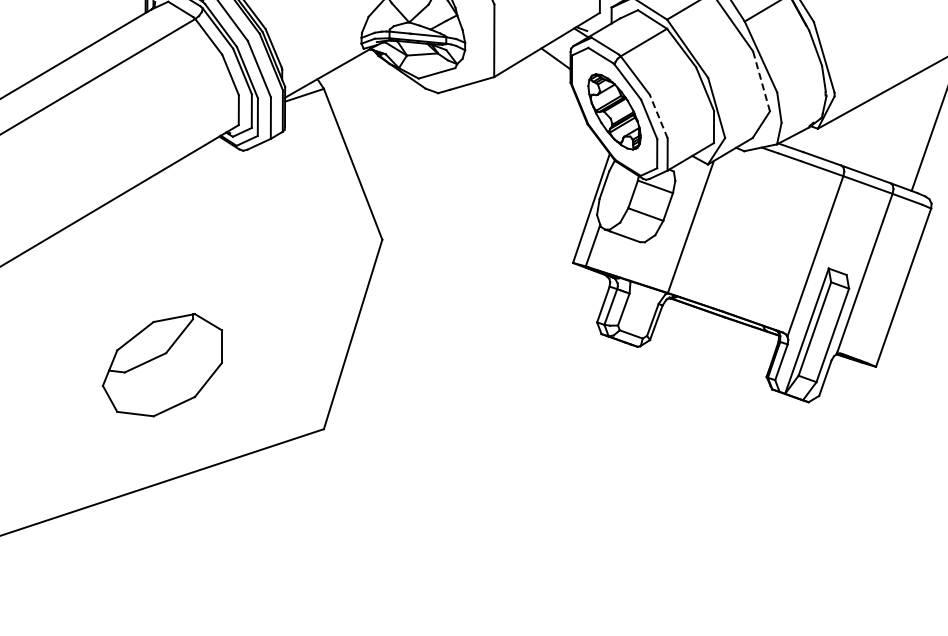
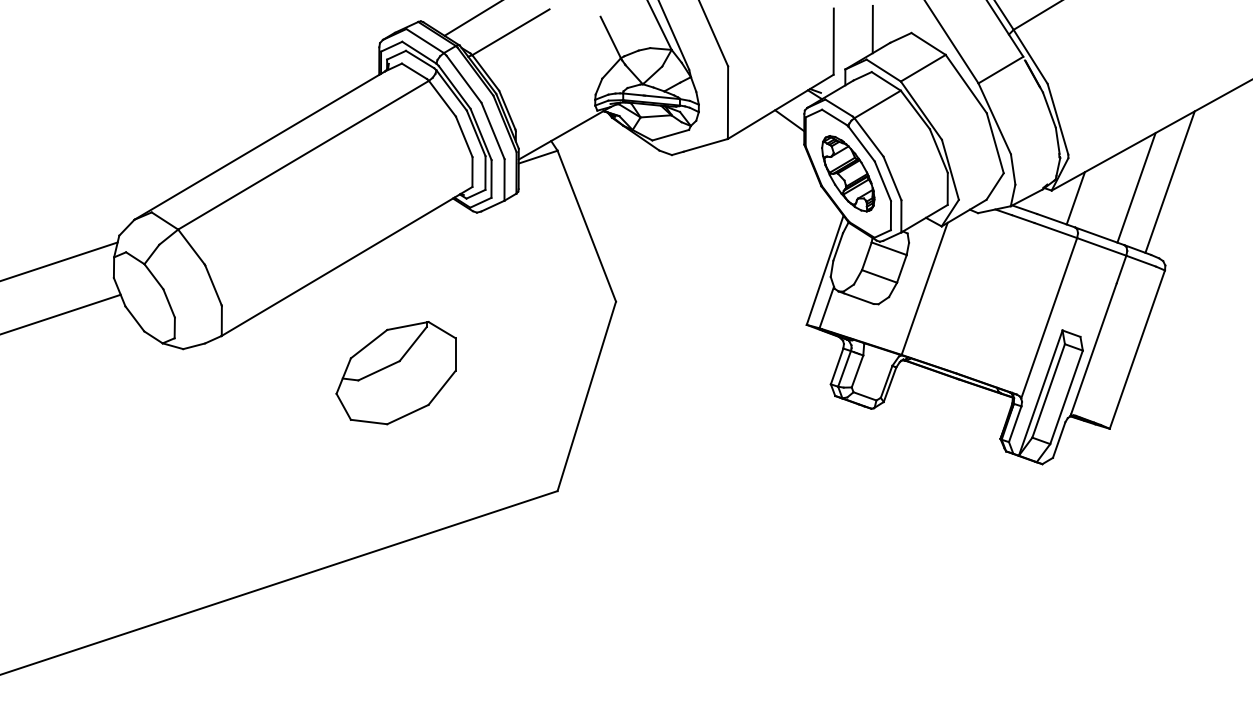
line: (761, 80) -> (995, 142), dashed -> solid
line: (658, 116) -> (892, 178), dashed -> solid
line: (902, 125) -> (1136, 187), added
line: (841, 136) -> (1075, 198), added
part: (161, 365) -> (395, 373), moved

